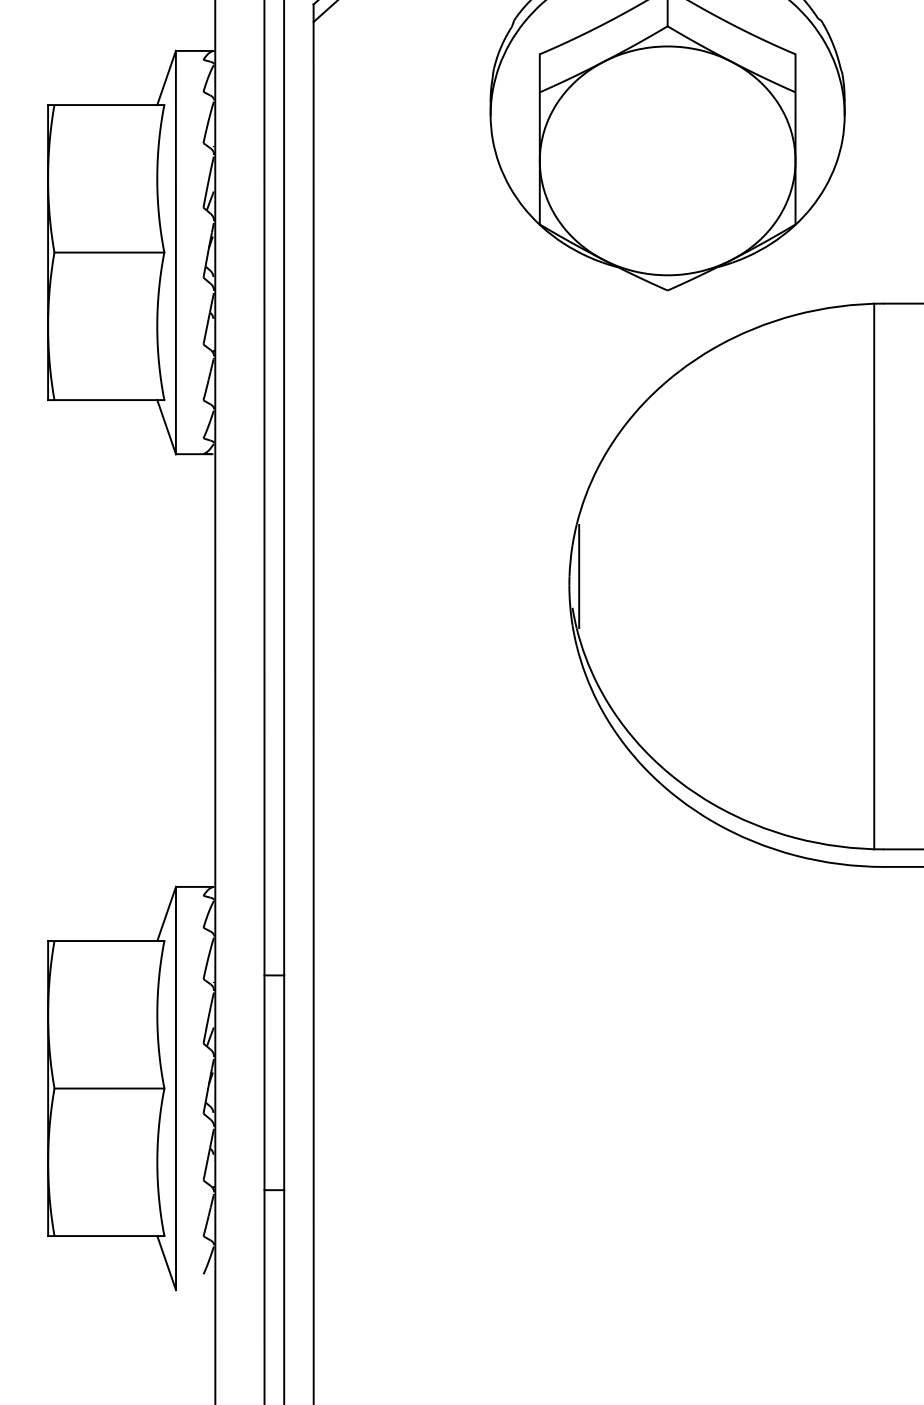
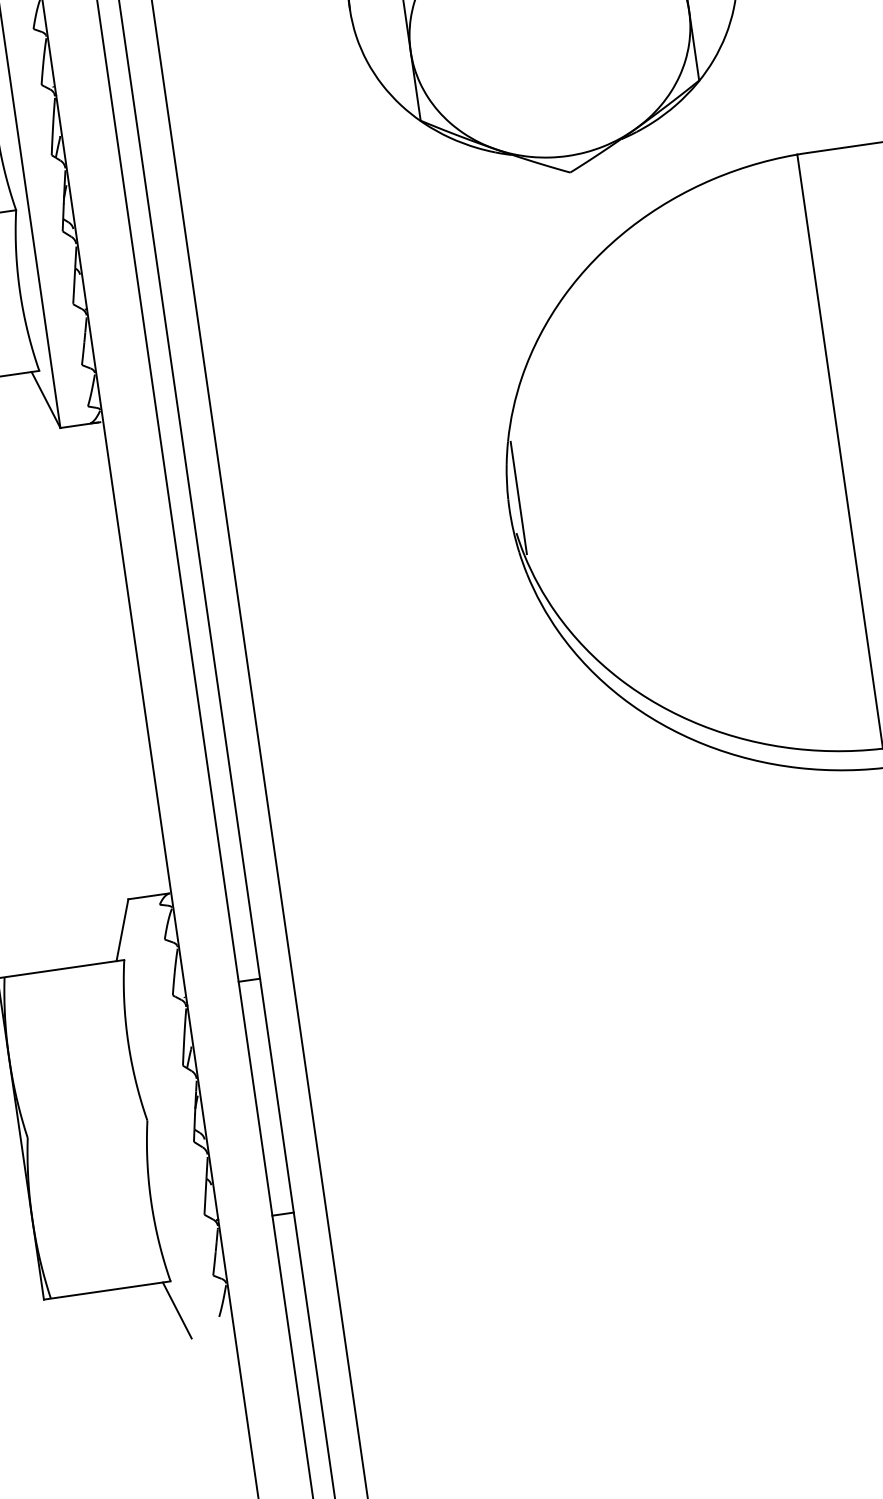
line: (109, 1088) -> (87, 1129), removed
line: (175, 1088) -> (159, 1118), removed

